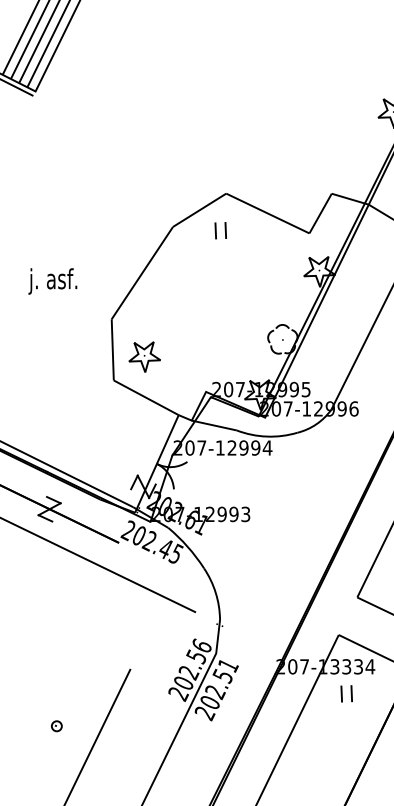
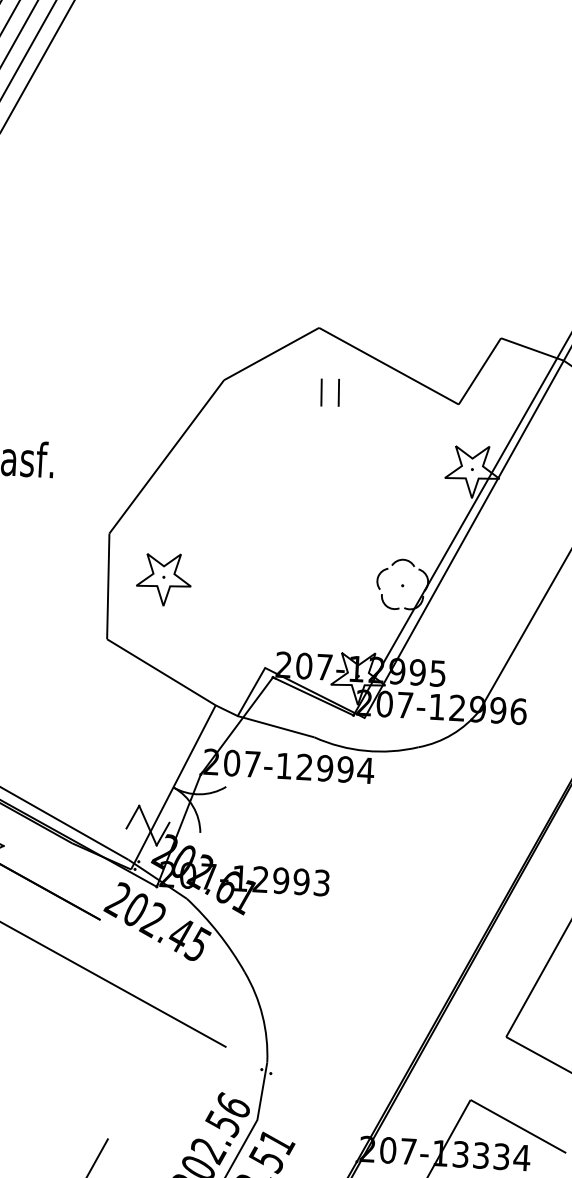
part: (220, 230) -> (329, 392), moved
part: (144, 356) -> (163, 578), moved

